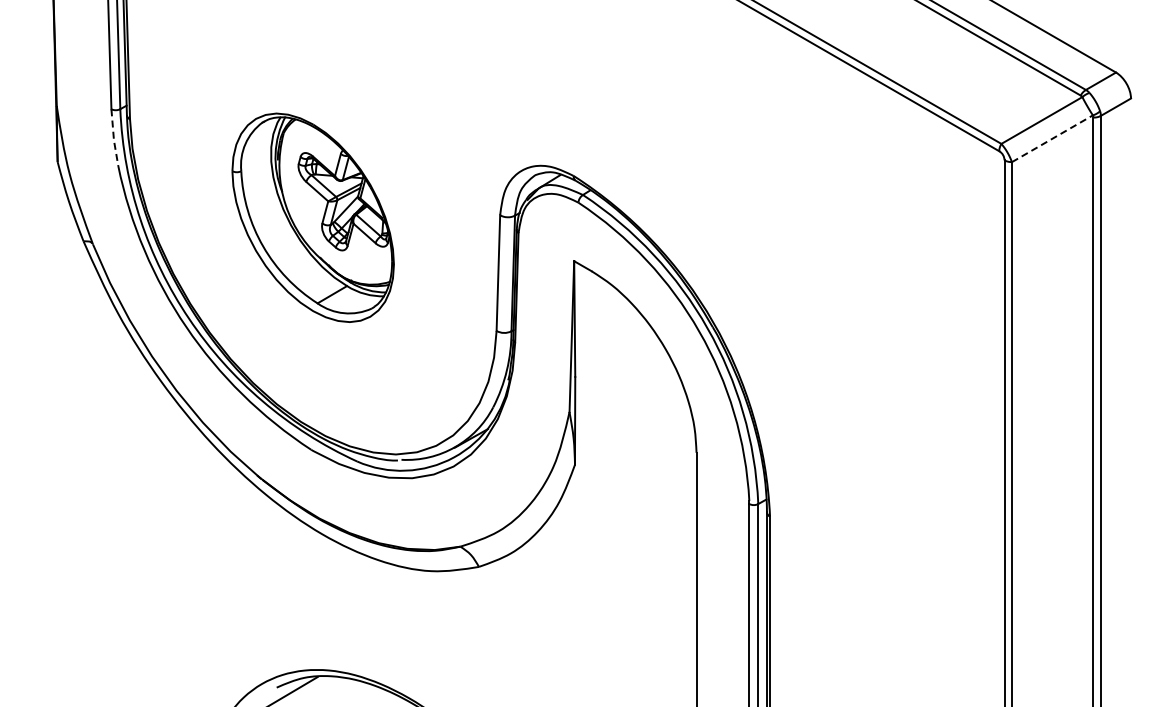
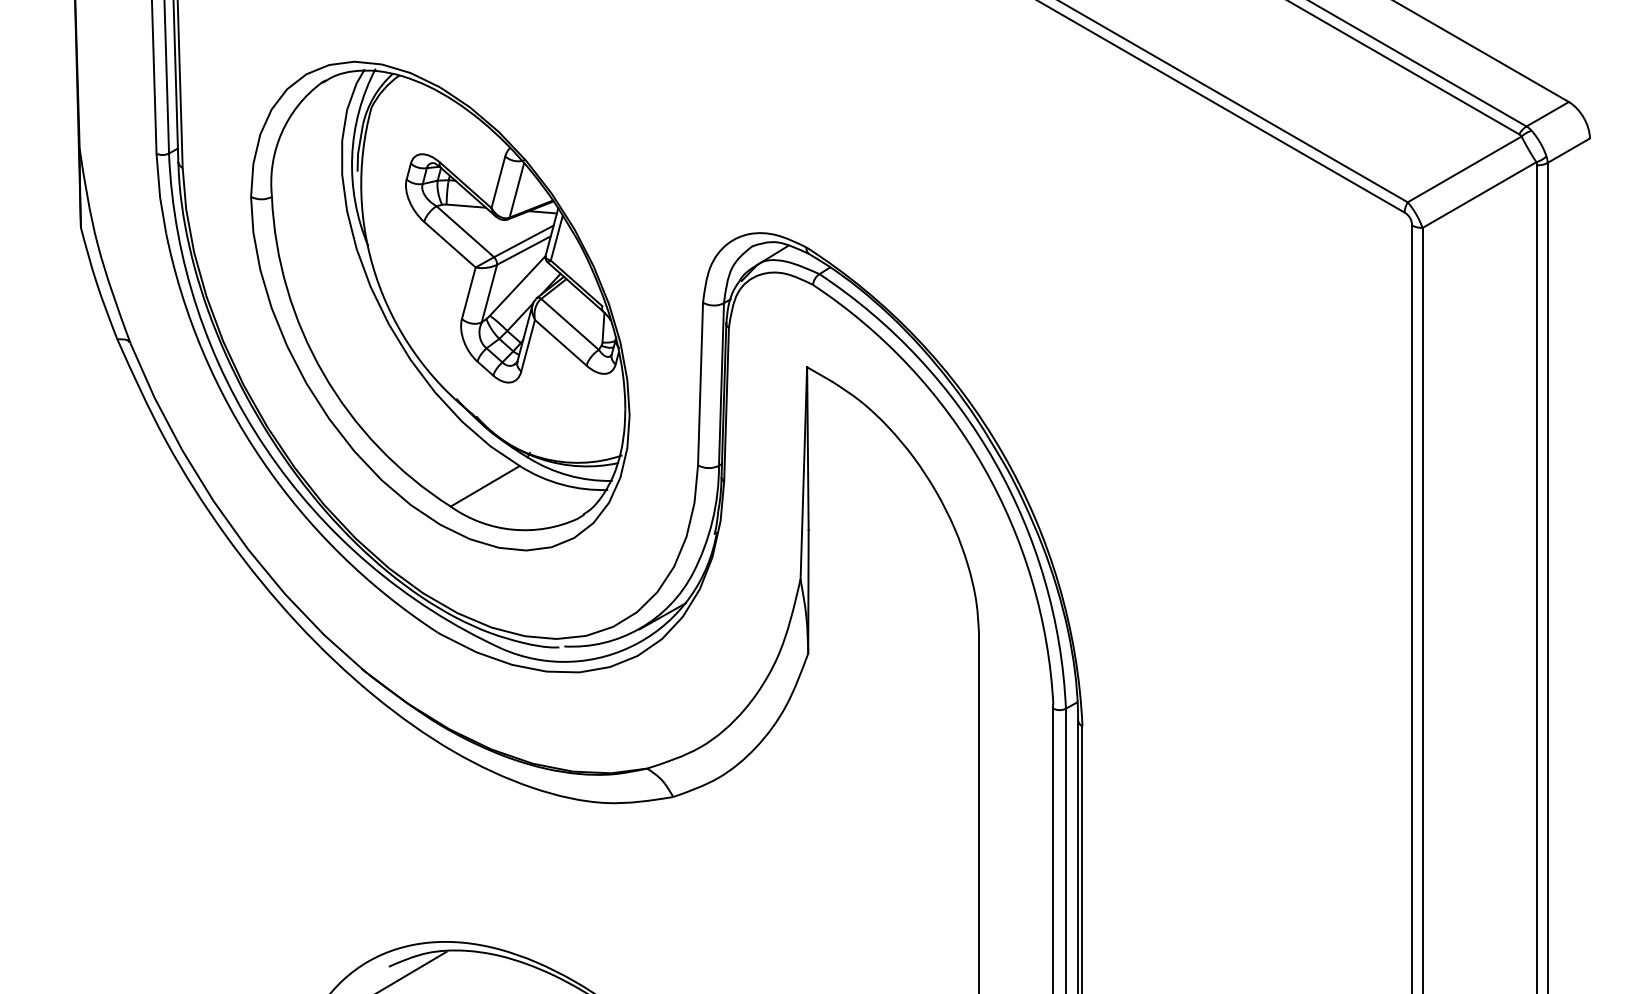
line: (113, 138) -> (159, 194), dashed -> solid
line: (1052, 138) -> (1479, 194), dashed -> solid
part: (312, 217) -> (439, 305), size x1.67

